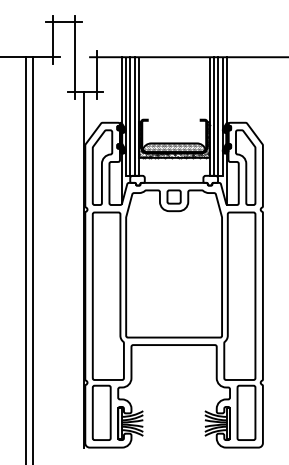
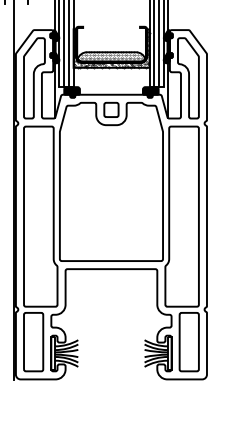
fill: (137, 180) -> (72, 92), added
fill: (210, 180) -> (150, 92), added

